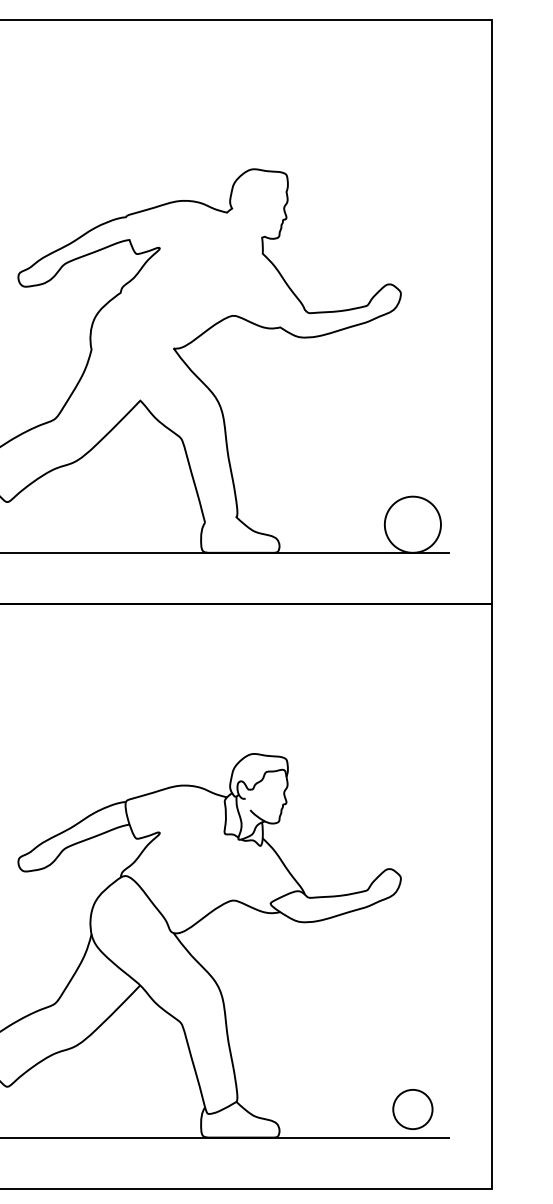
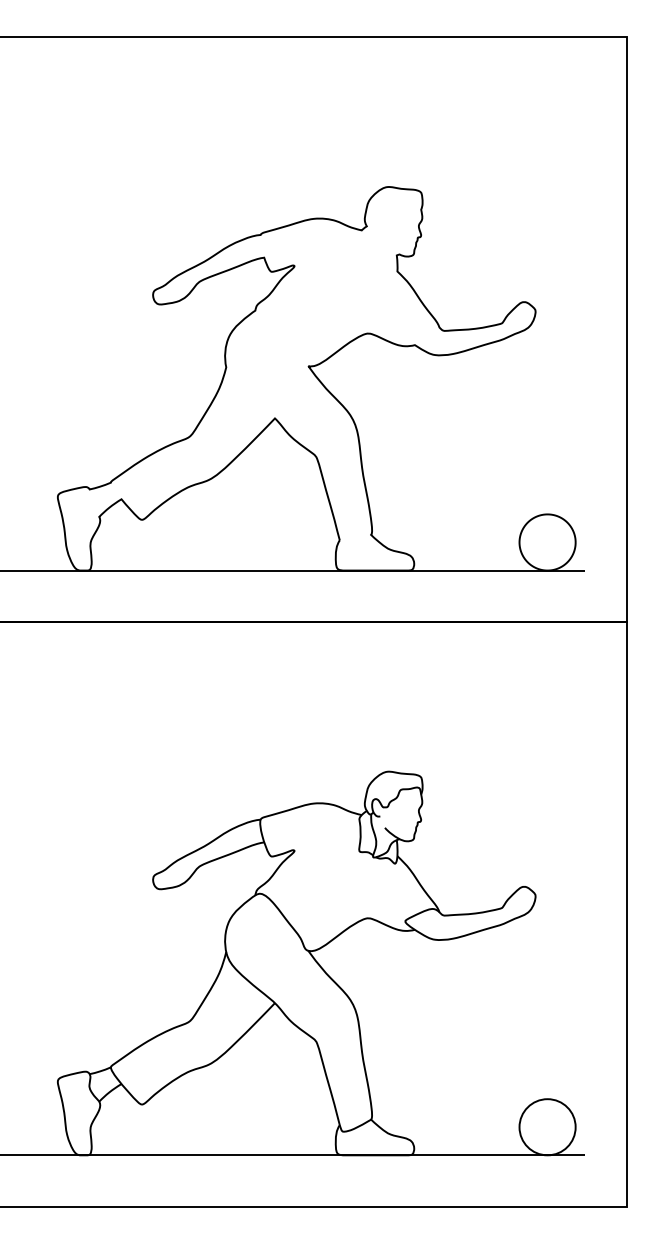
circle: (412, 1109) -> (547, 1127), size x1.43

